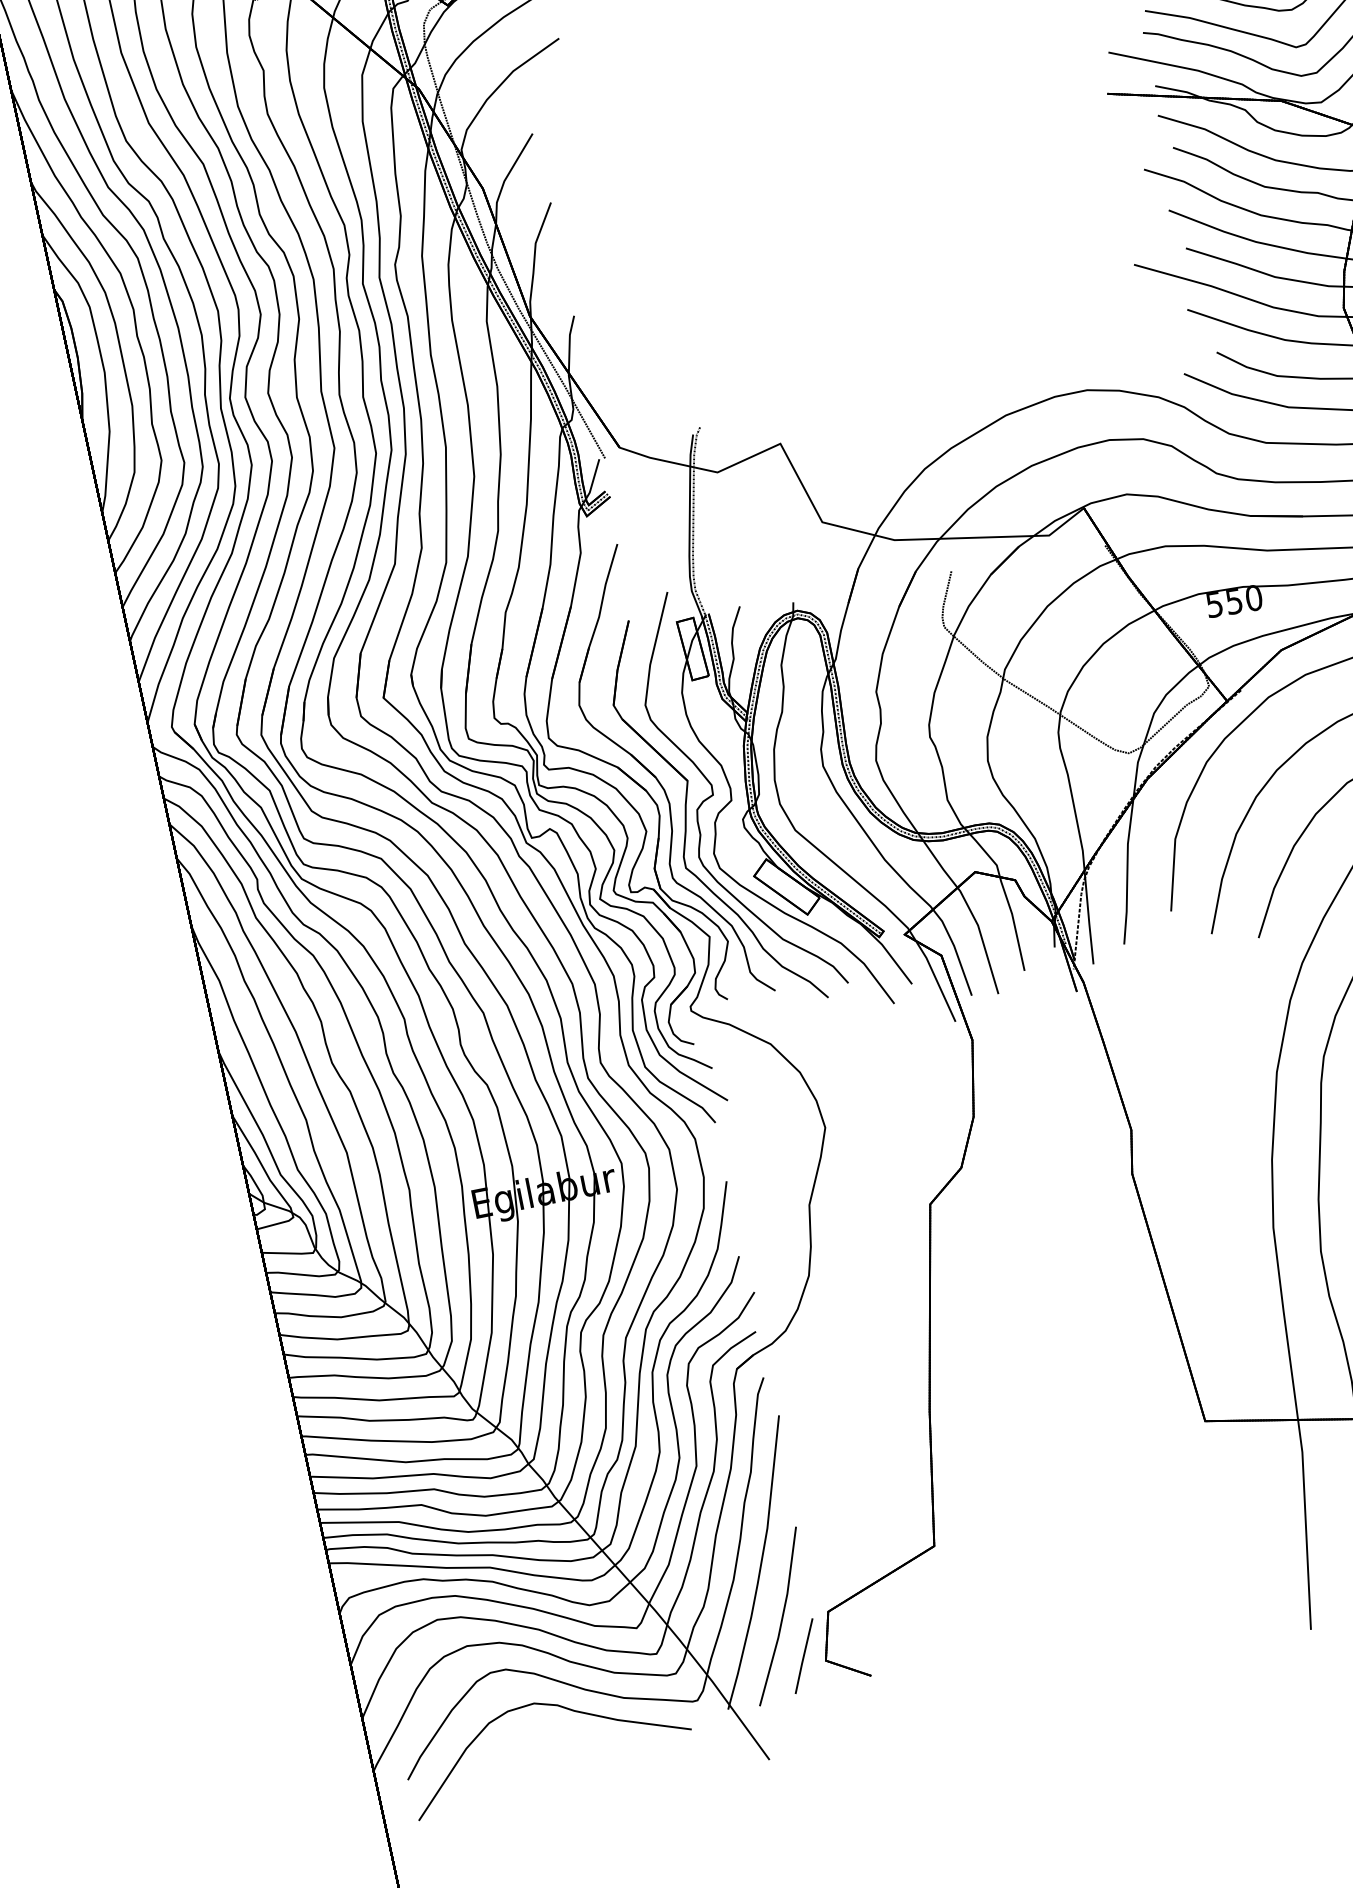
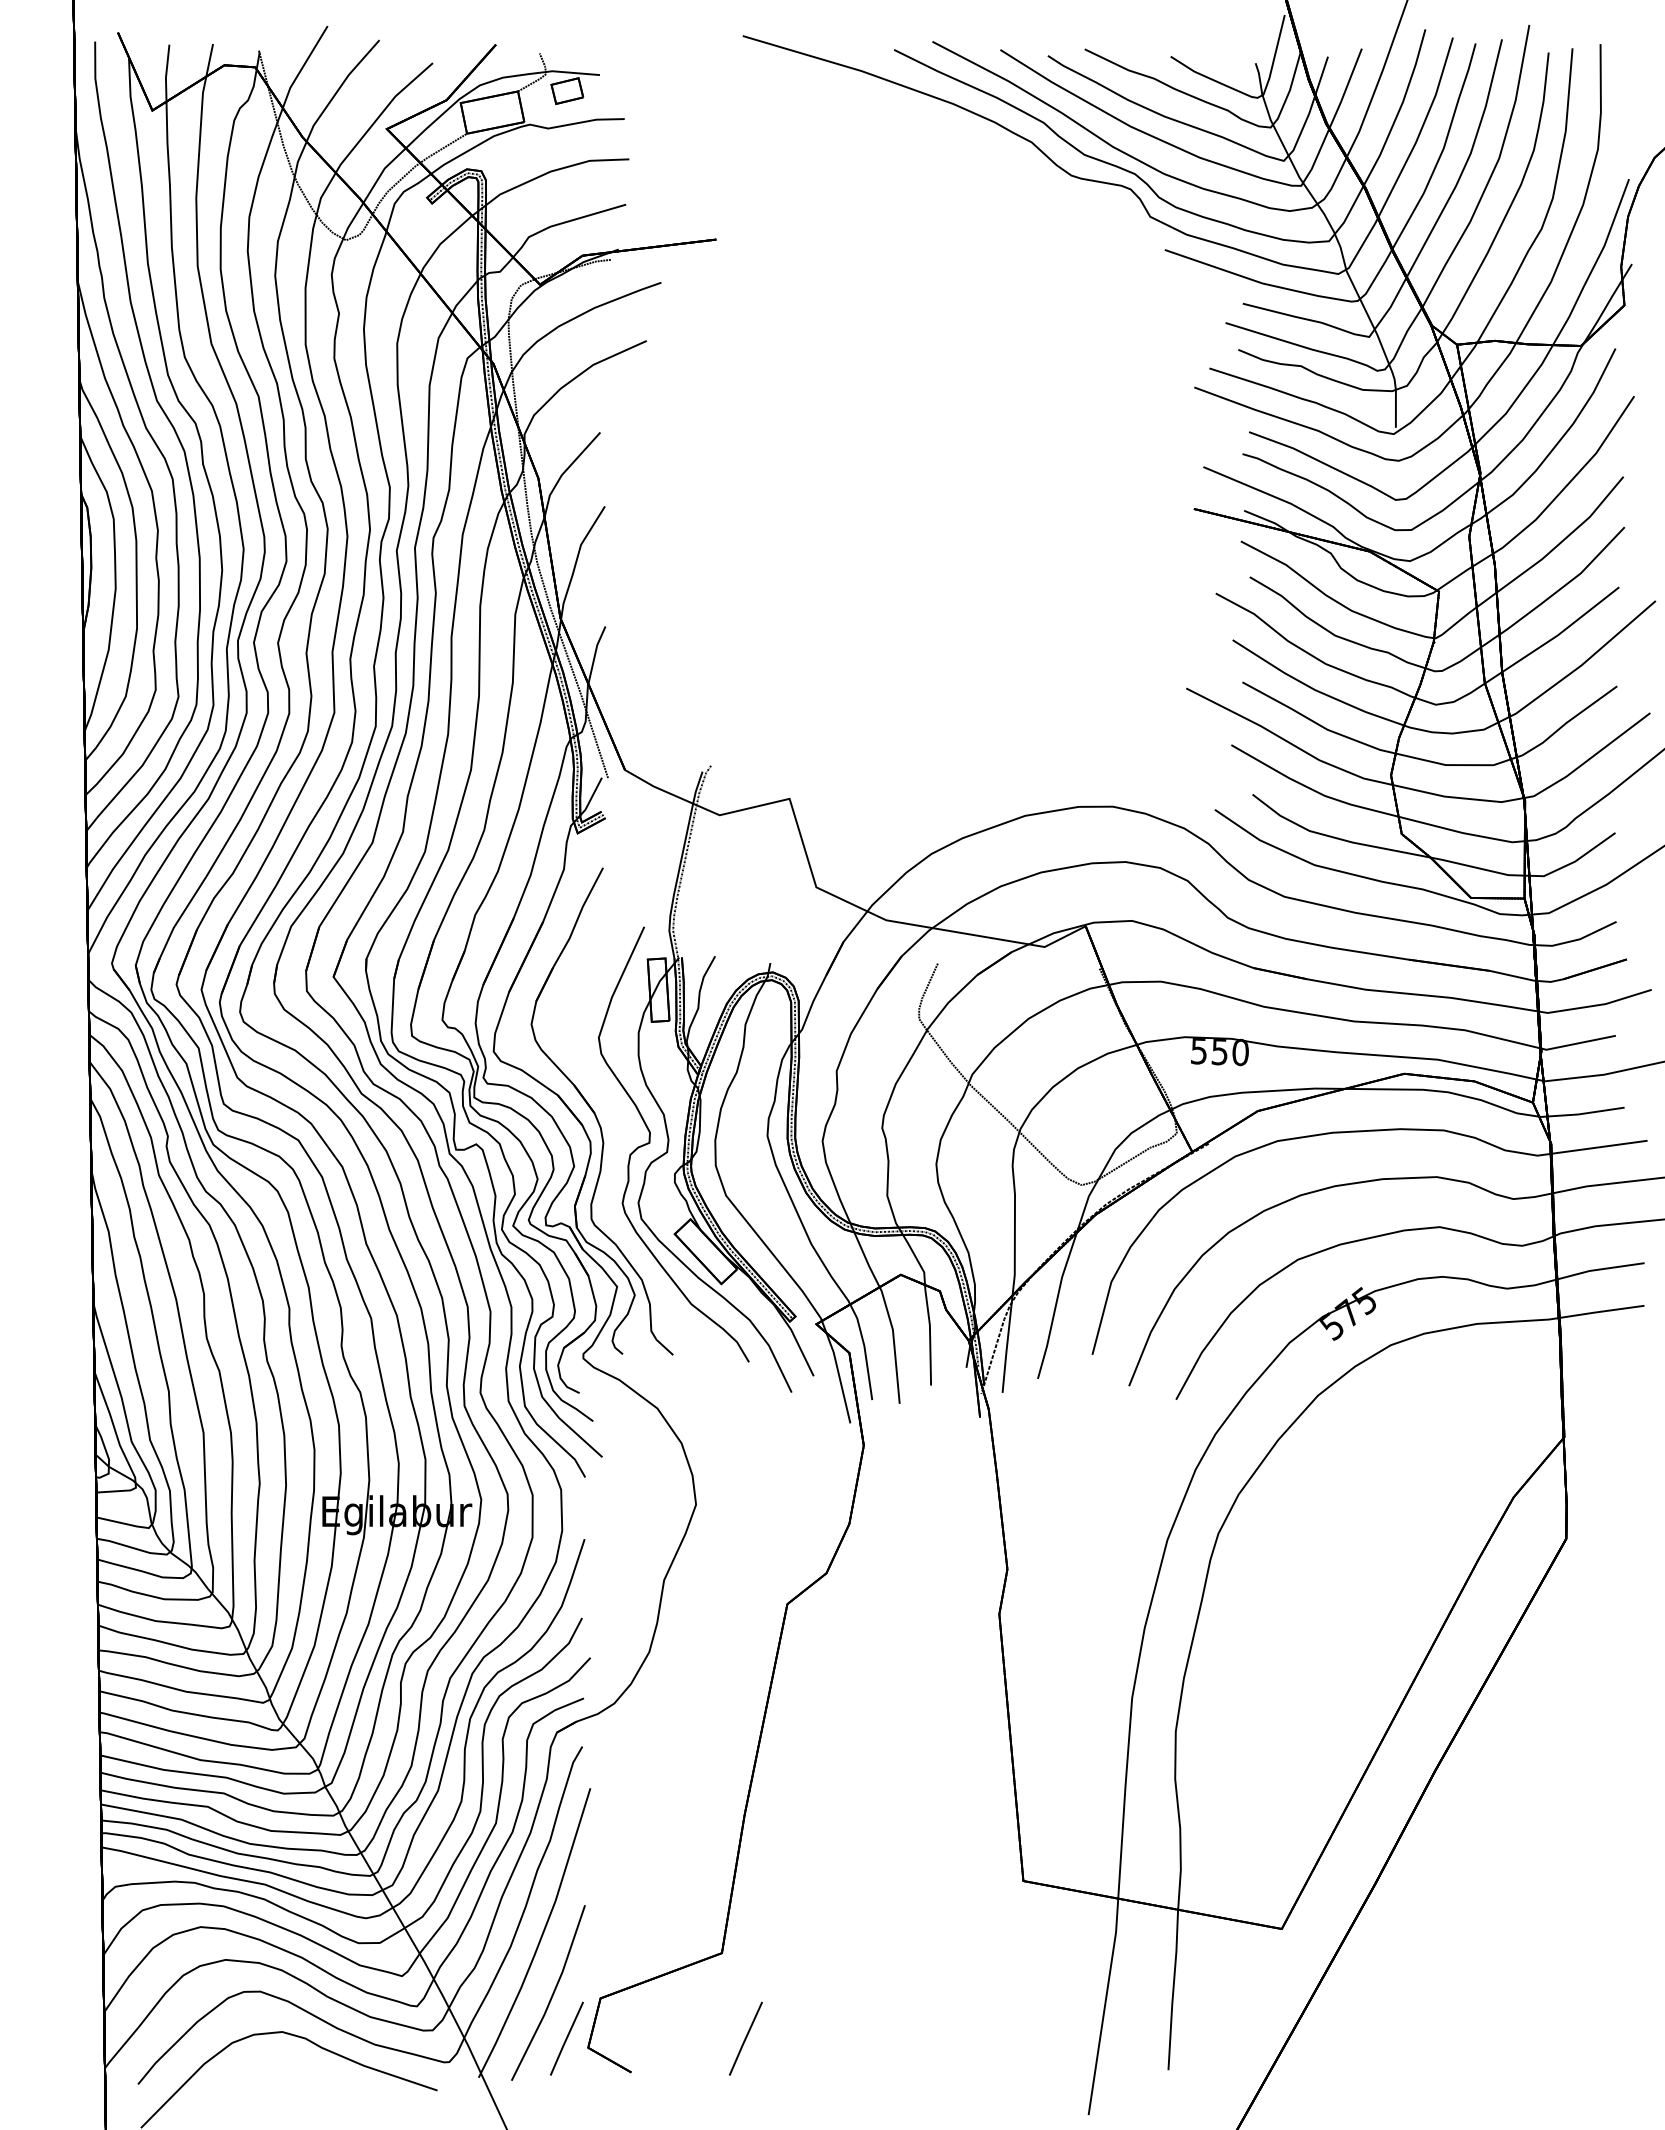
part: (686, 811) -> (619, 1154), removed
line: (972, 1622) -> (745, 2038), added

